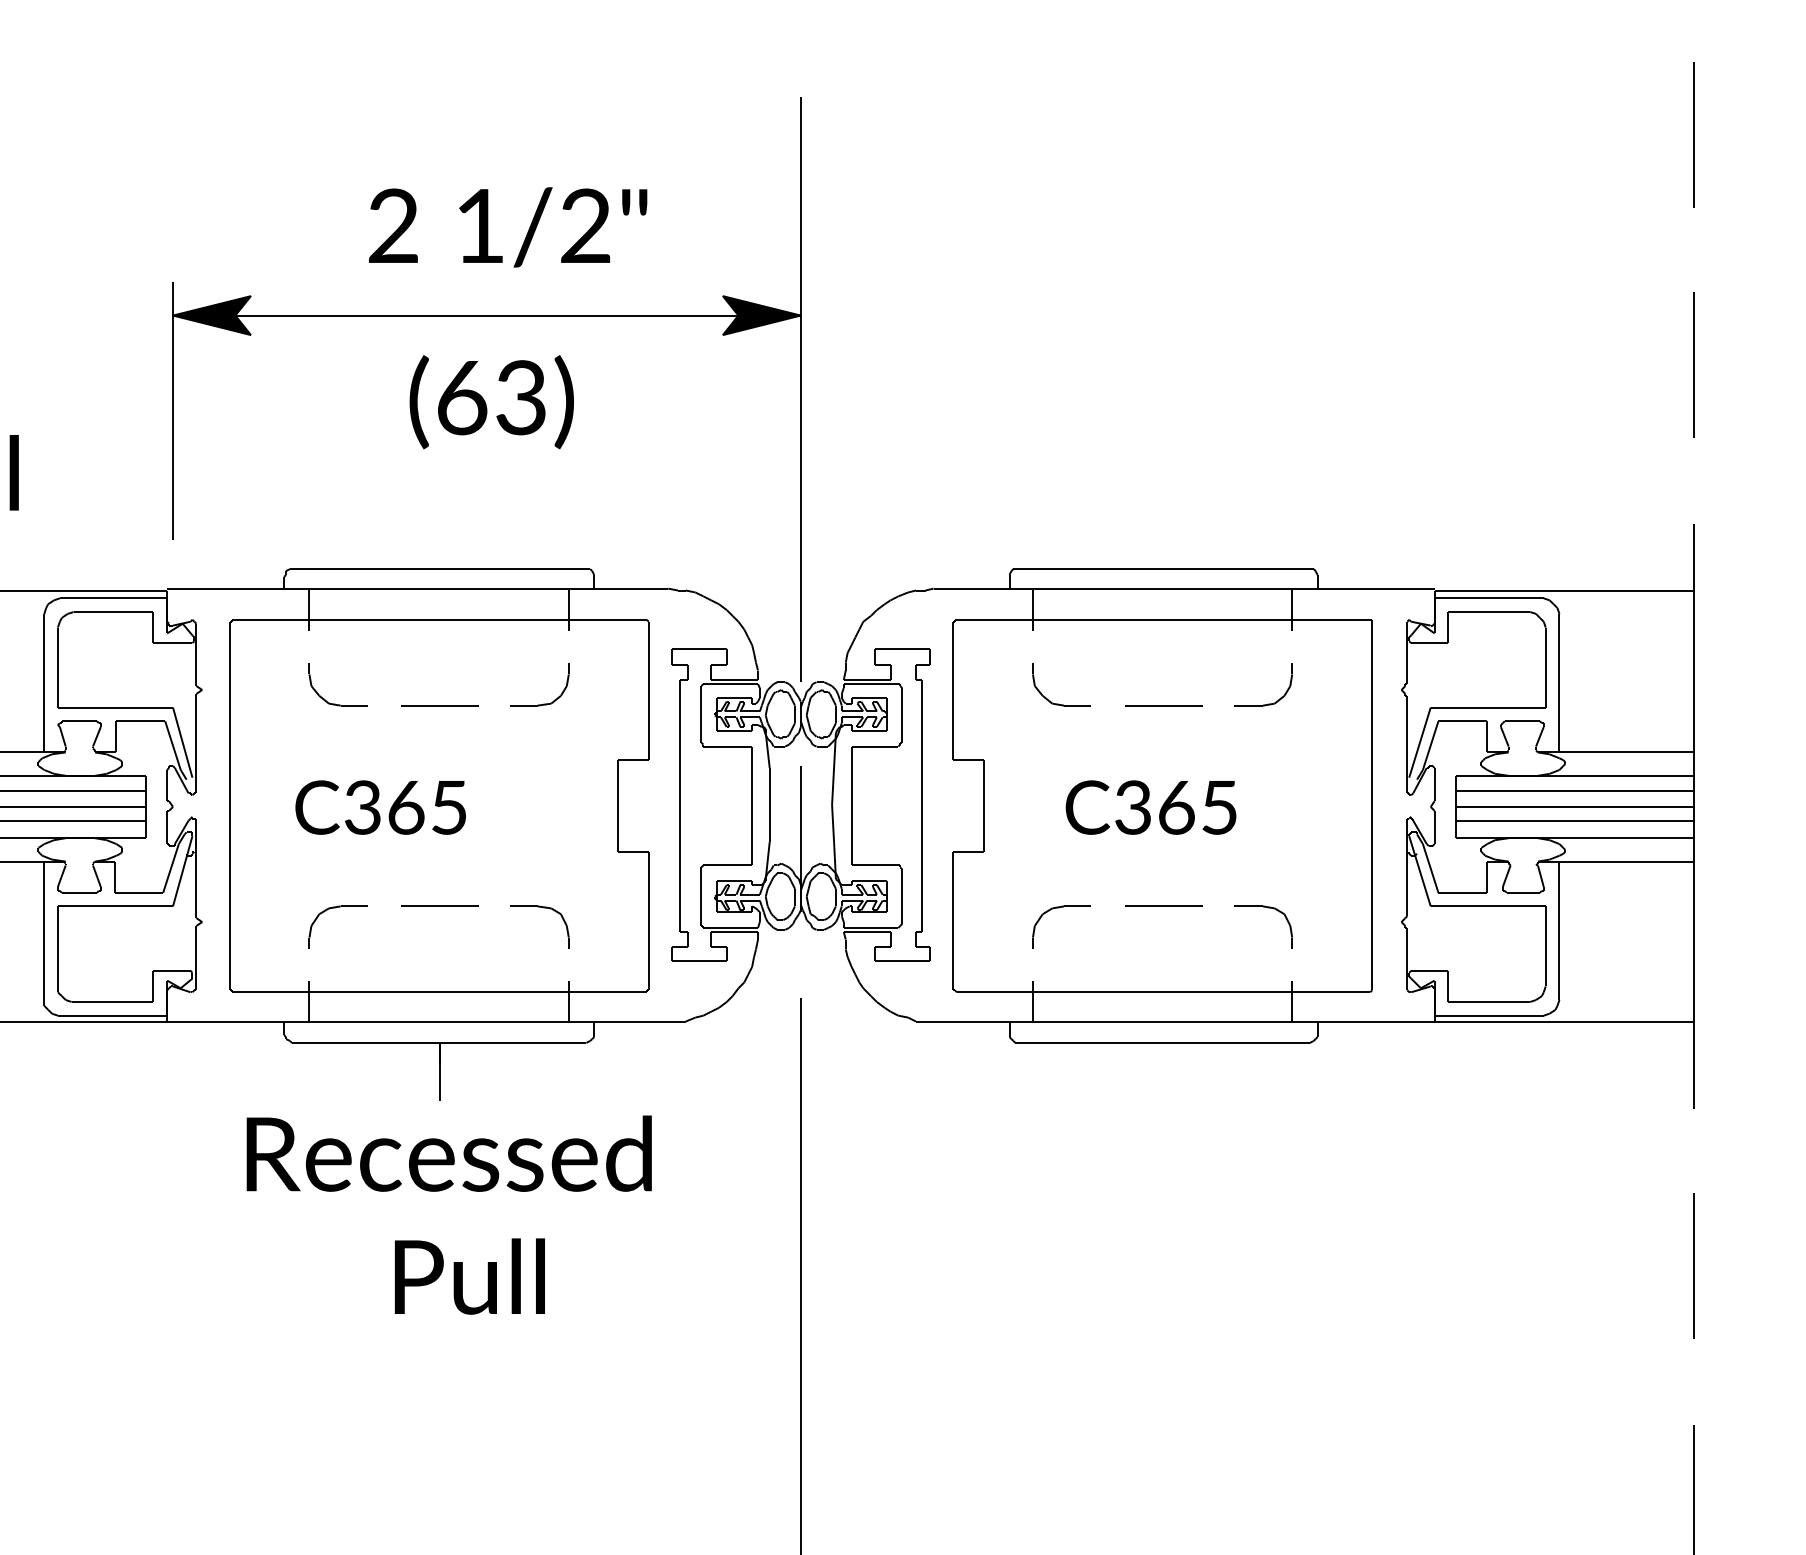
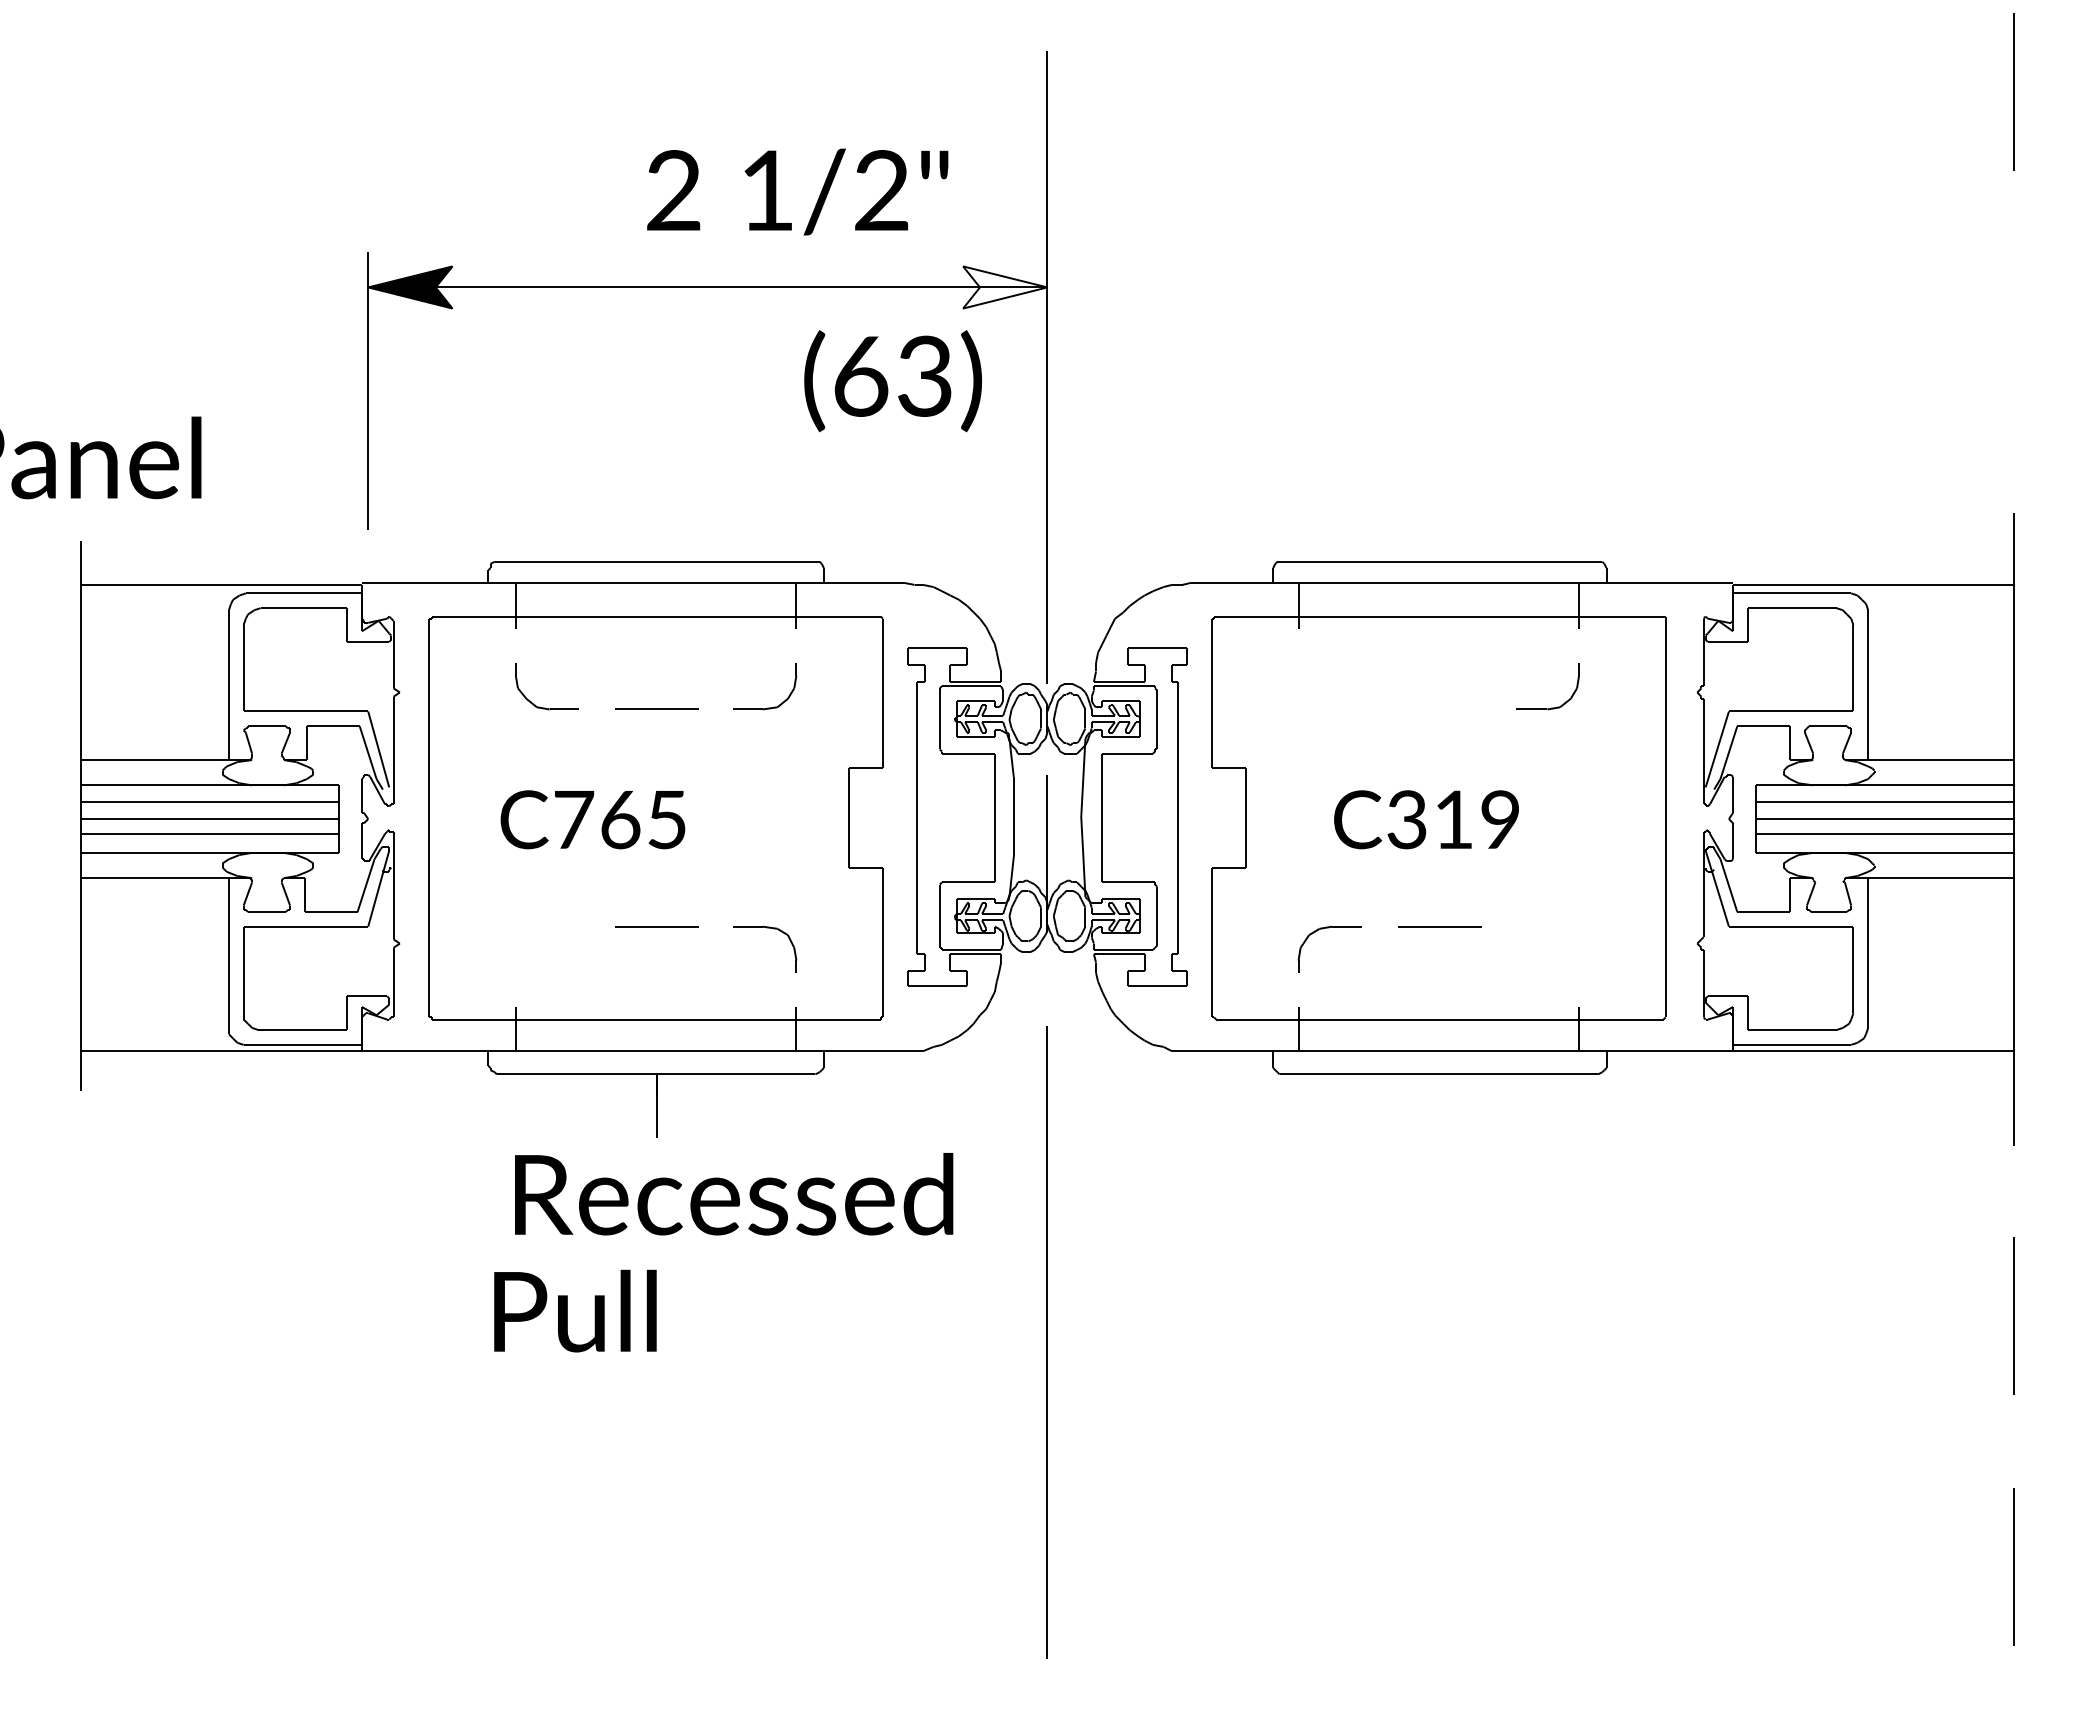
text: (507, 226) -> (797, 191), moved
fill: (762, 315) -> (1005, 287), removed
line: (1693, 364) -> (2013, 340), removed
text: (491, 402) -> (892, 381), moved
part: (1060, 703) -> (1328, 707), removed
line: (1163, 704) -> (1439, 708), removed
text: (363, 807) -> (574, 819), C365 -> C765
text: (1197, 807) -> (1476, 819), C365 -> C319
part: (1265, 908) -> (1550, 928), removed
part: (332, 909) -> (540, 929), removed
text: (449, 1153) -> (734, 1194), moved
text: (469, 1275) -> (575, 1310), moved

